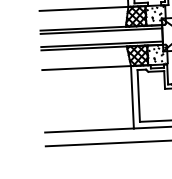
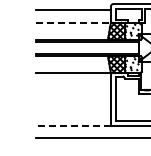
line: (84, 8) -> (73, 22), solid -> dashed
line: (89, 130) -> (73, 125), solid -> dashed

